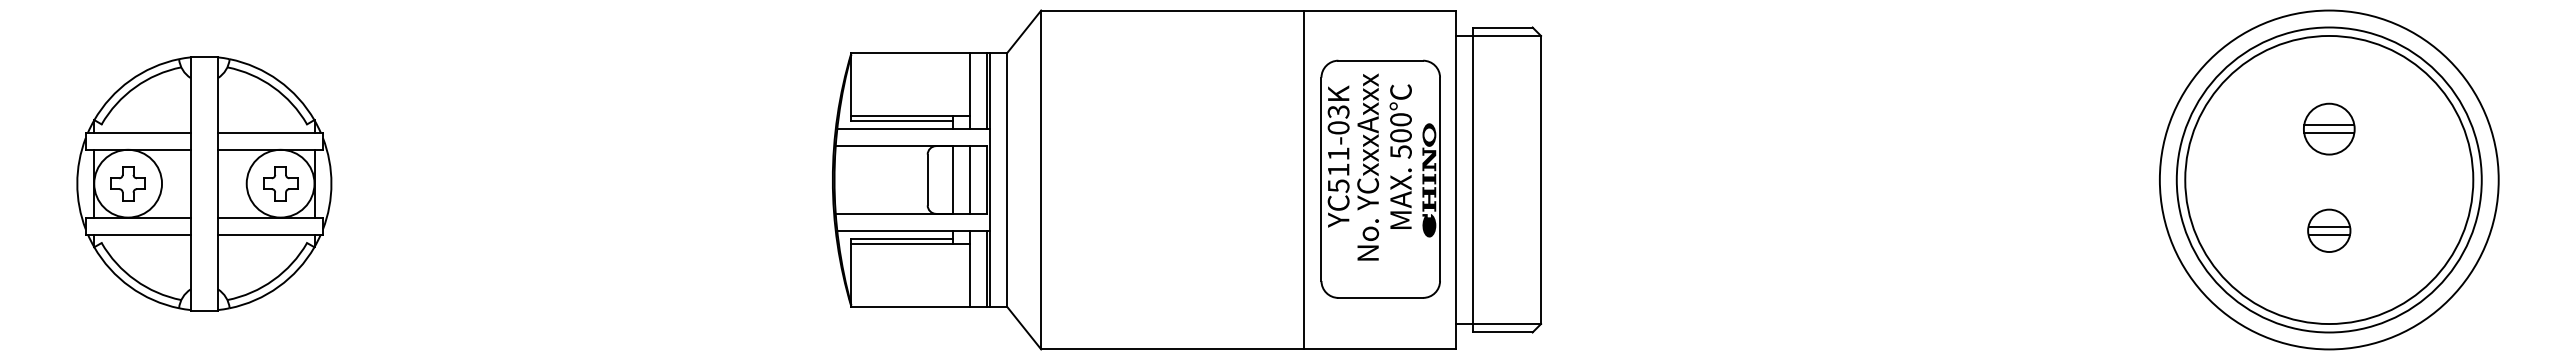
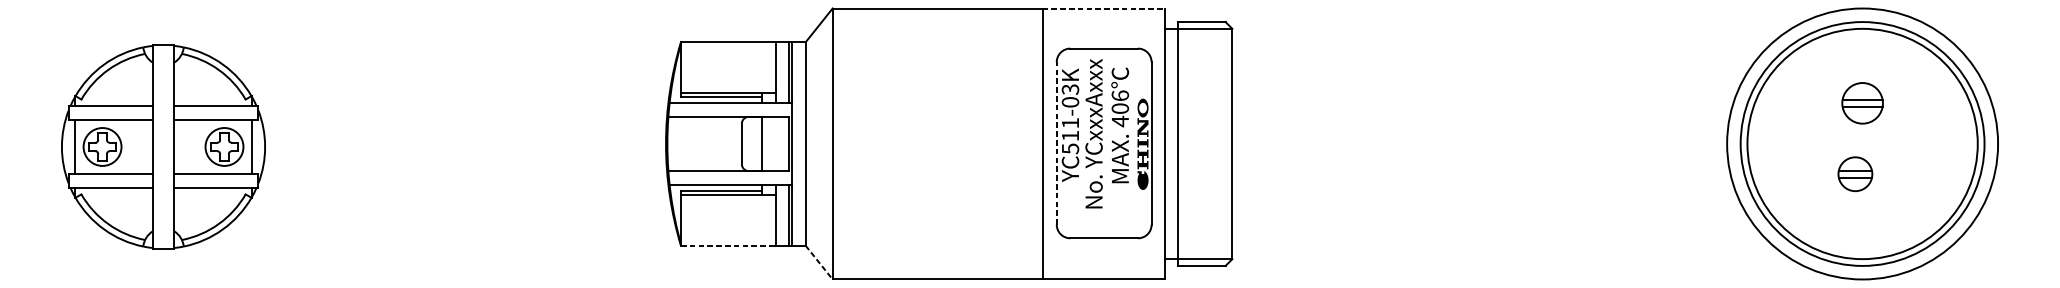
line: (1380, 10) -> (1103, 8), solid -> dashed
text: (1400, 136) -> (1119, 109), 500 -> 406
line: (970, 179) -> (776, 143), removed
line: (1321, 179) -> (1056, 143), solid -> dashed
circle: (128, 183) -> (102, 146), size x0.7
circle: (280, 183) -> (224, 146), size x0.7
part: (2329, 230) -> (1855, 173), moved
line: (911, 307) -> (728, 245), solid -> dashed
line: (1024, 328) -> (819, 262), solid -> dashed

